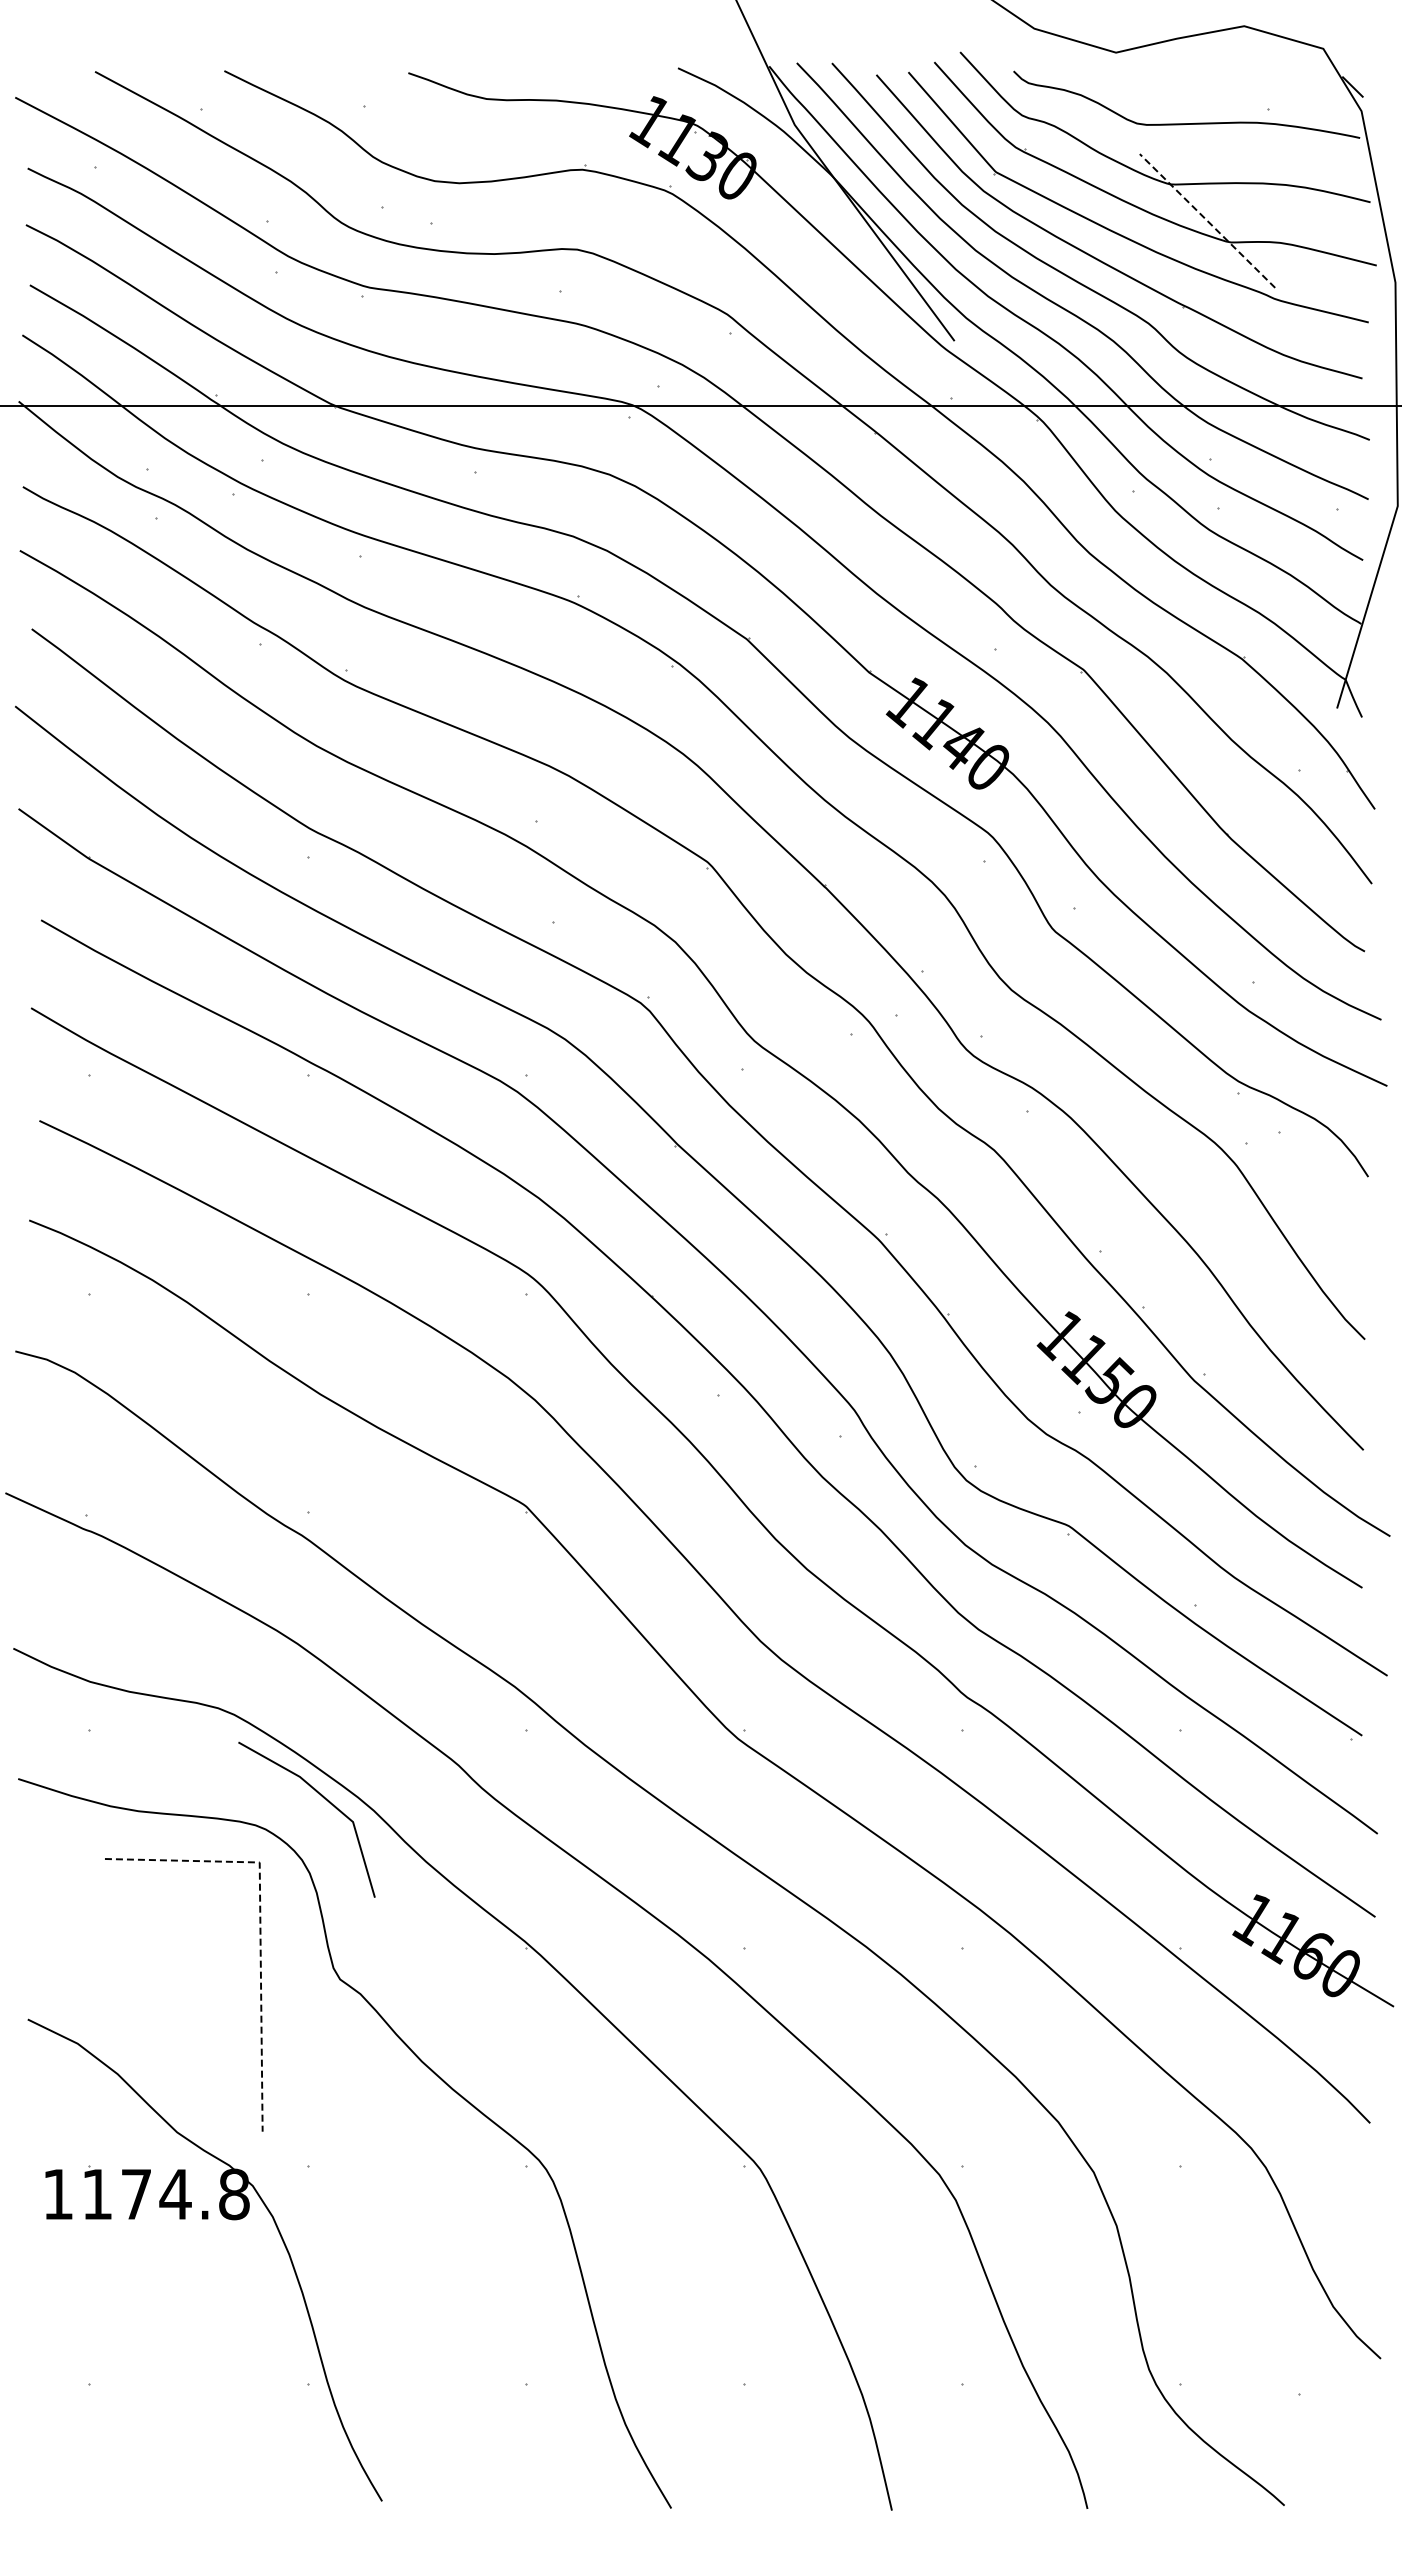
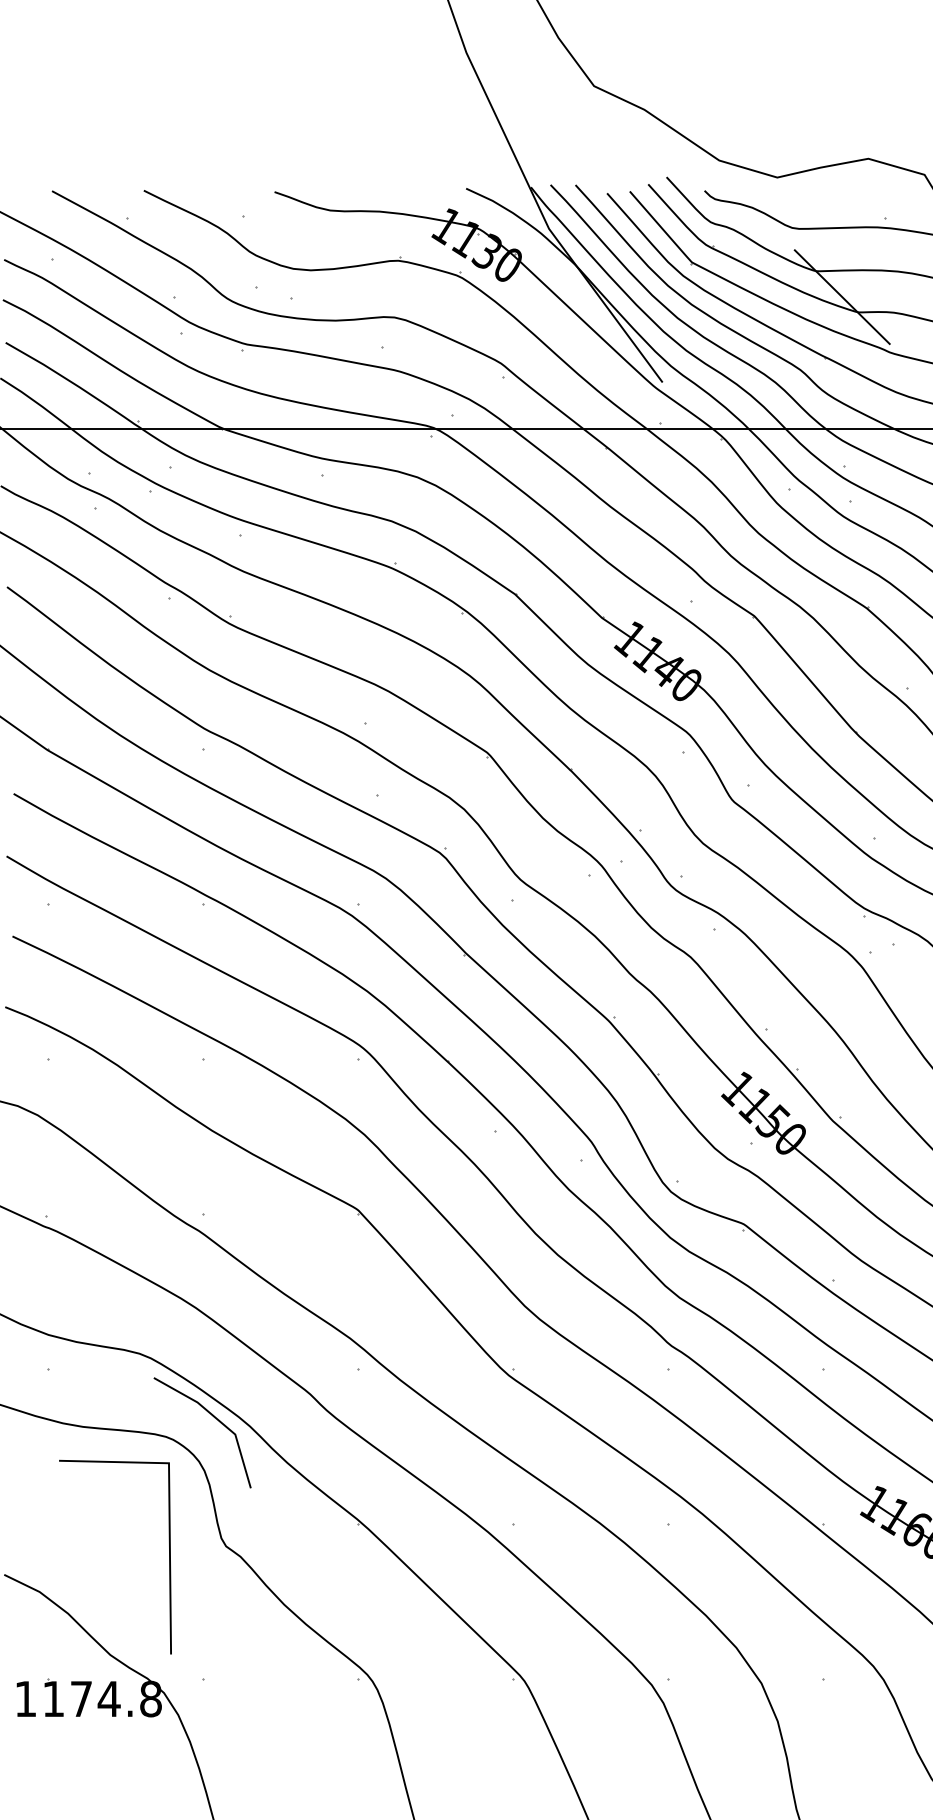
line: (1207, 220) -> (842, 296), dashed -> solid
line: (260, 1919) -> (169, 1503), dashed -> solid

